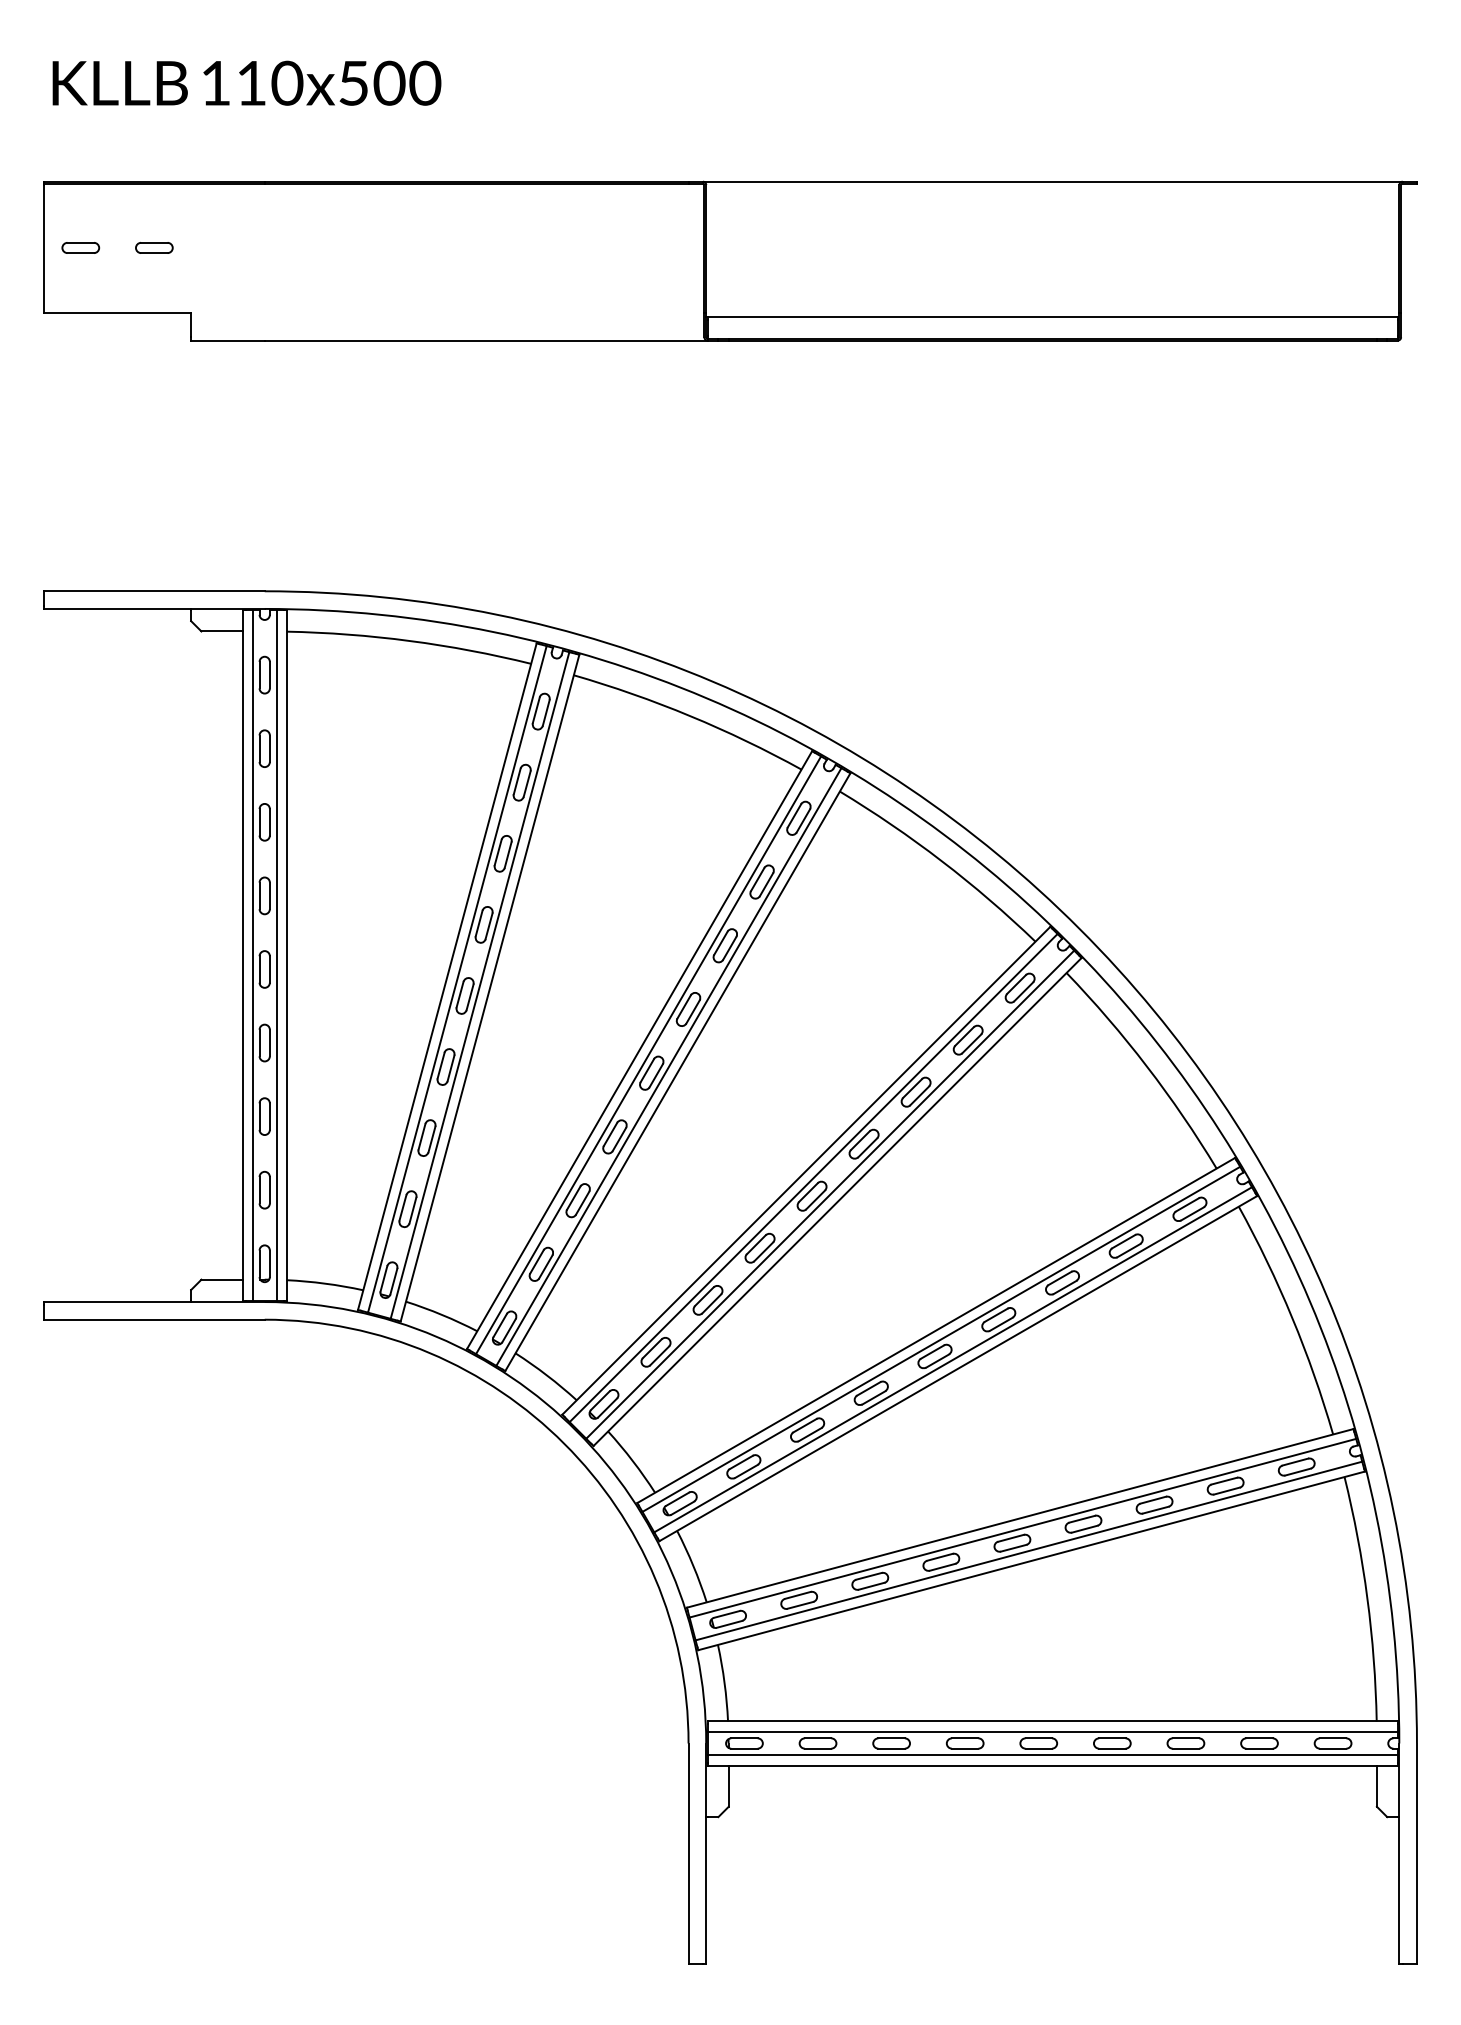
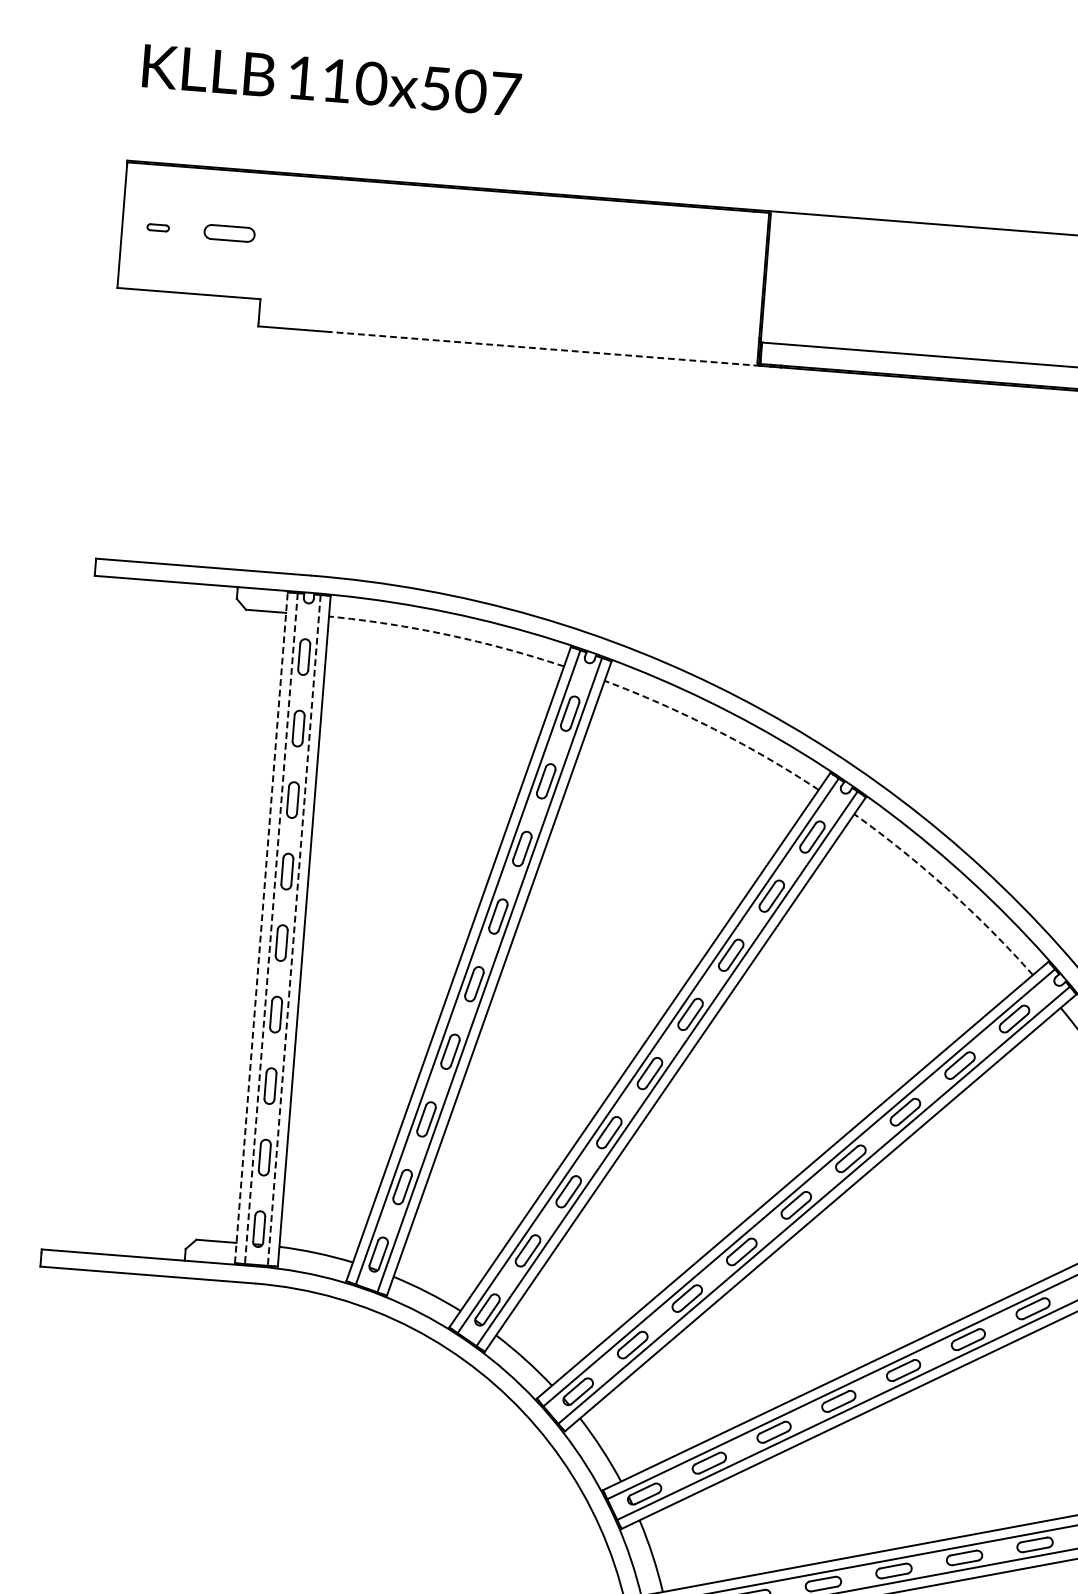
text: (425, 82) -> (505, 93), 110x500 -> 110x507
part: (80, 247) -> (157, 227), size x0.6
part: (154, 247) -> (229, 233), size x1.4
line: (485, 340) -> (544, 348), solid -> dashed
arc: (409, 640) -> (447, 634), solid -> dashed
arc: (690, 716) -> (714, 729), solid -> dashed
arc: (941, 861) -> (947, 889), solid -> dashed
line: (242, 955) -> (261, 927), solid -> dashed
line: (252, 956) -> (270, 929), solid -> dashed
line: (276, 956) -> (294, 931), solid -> dashed

